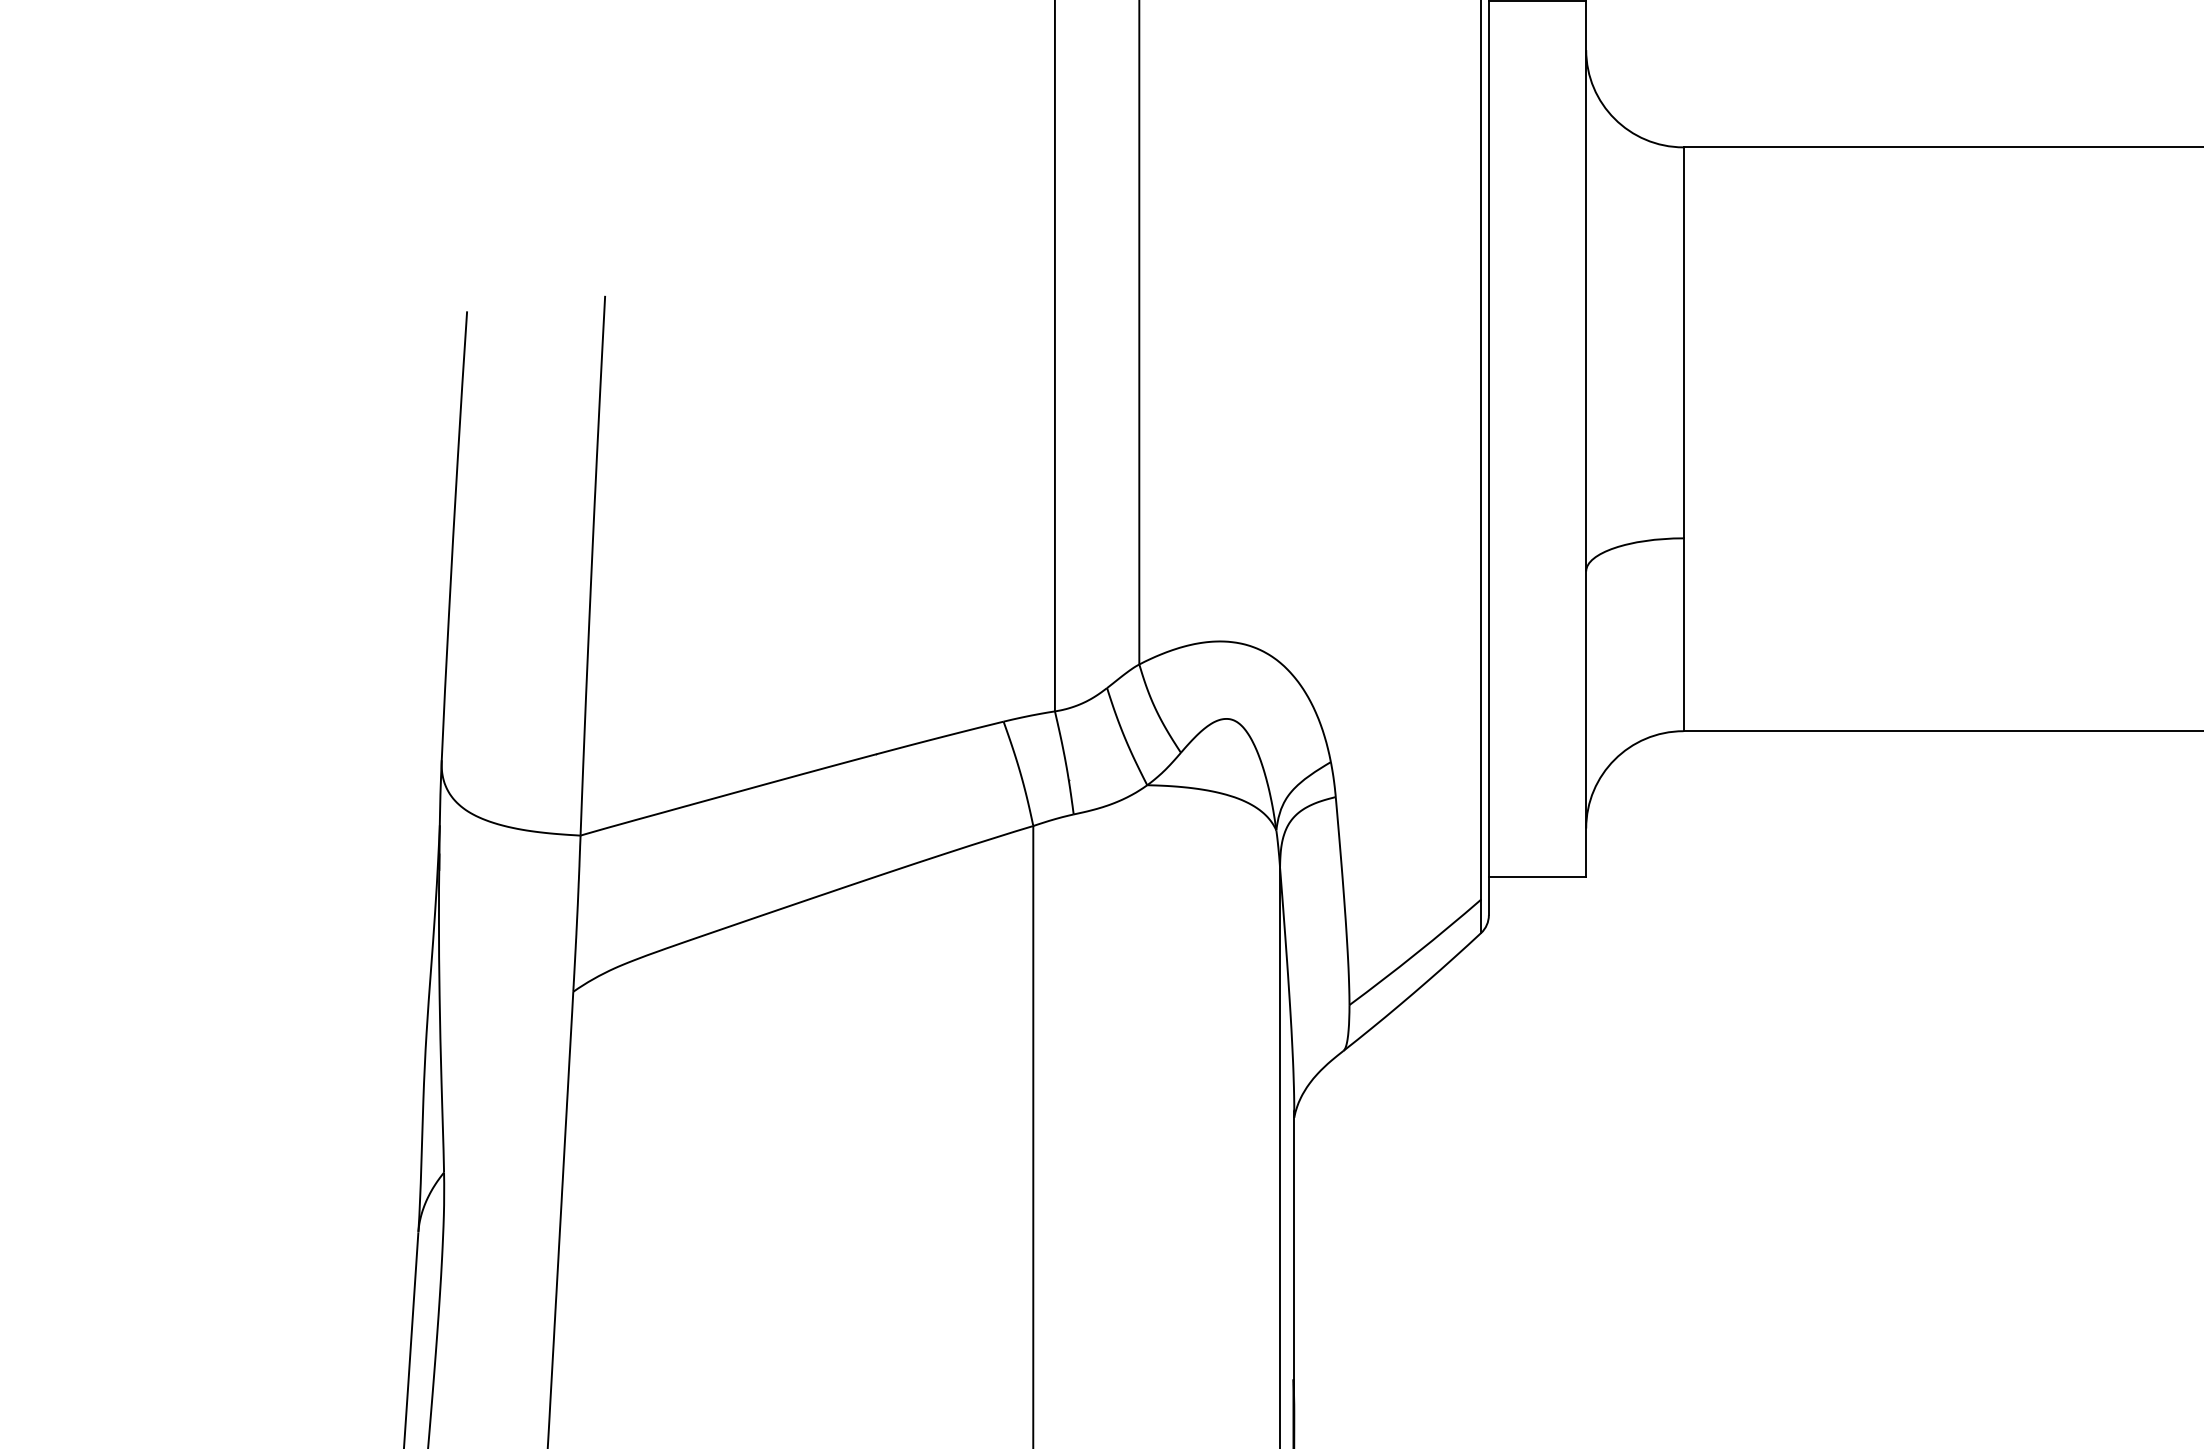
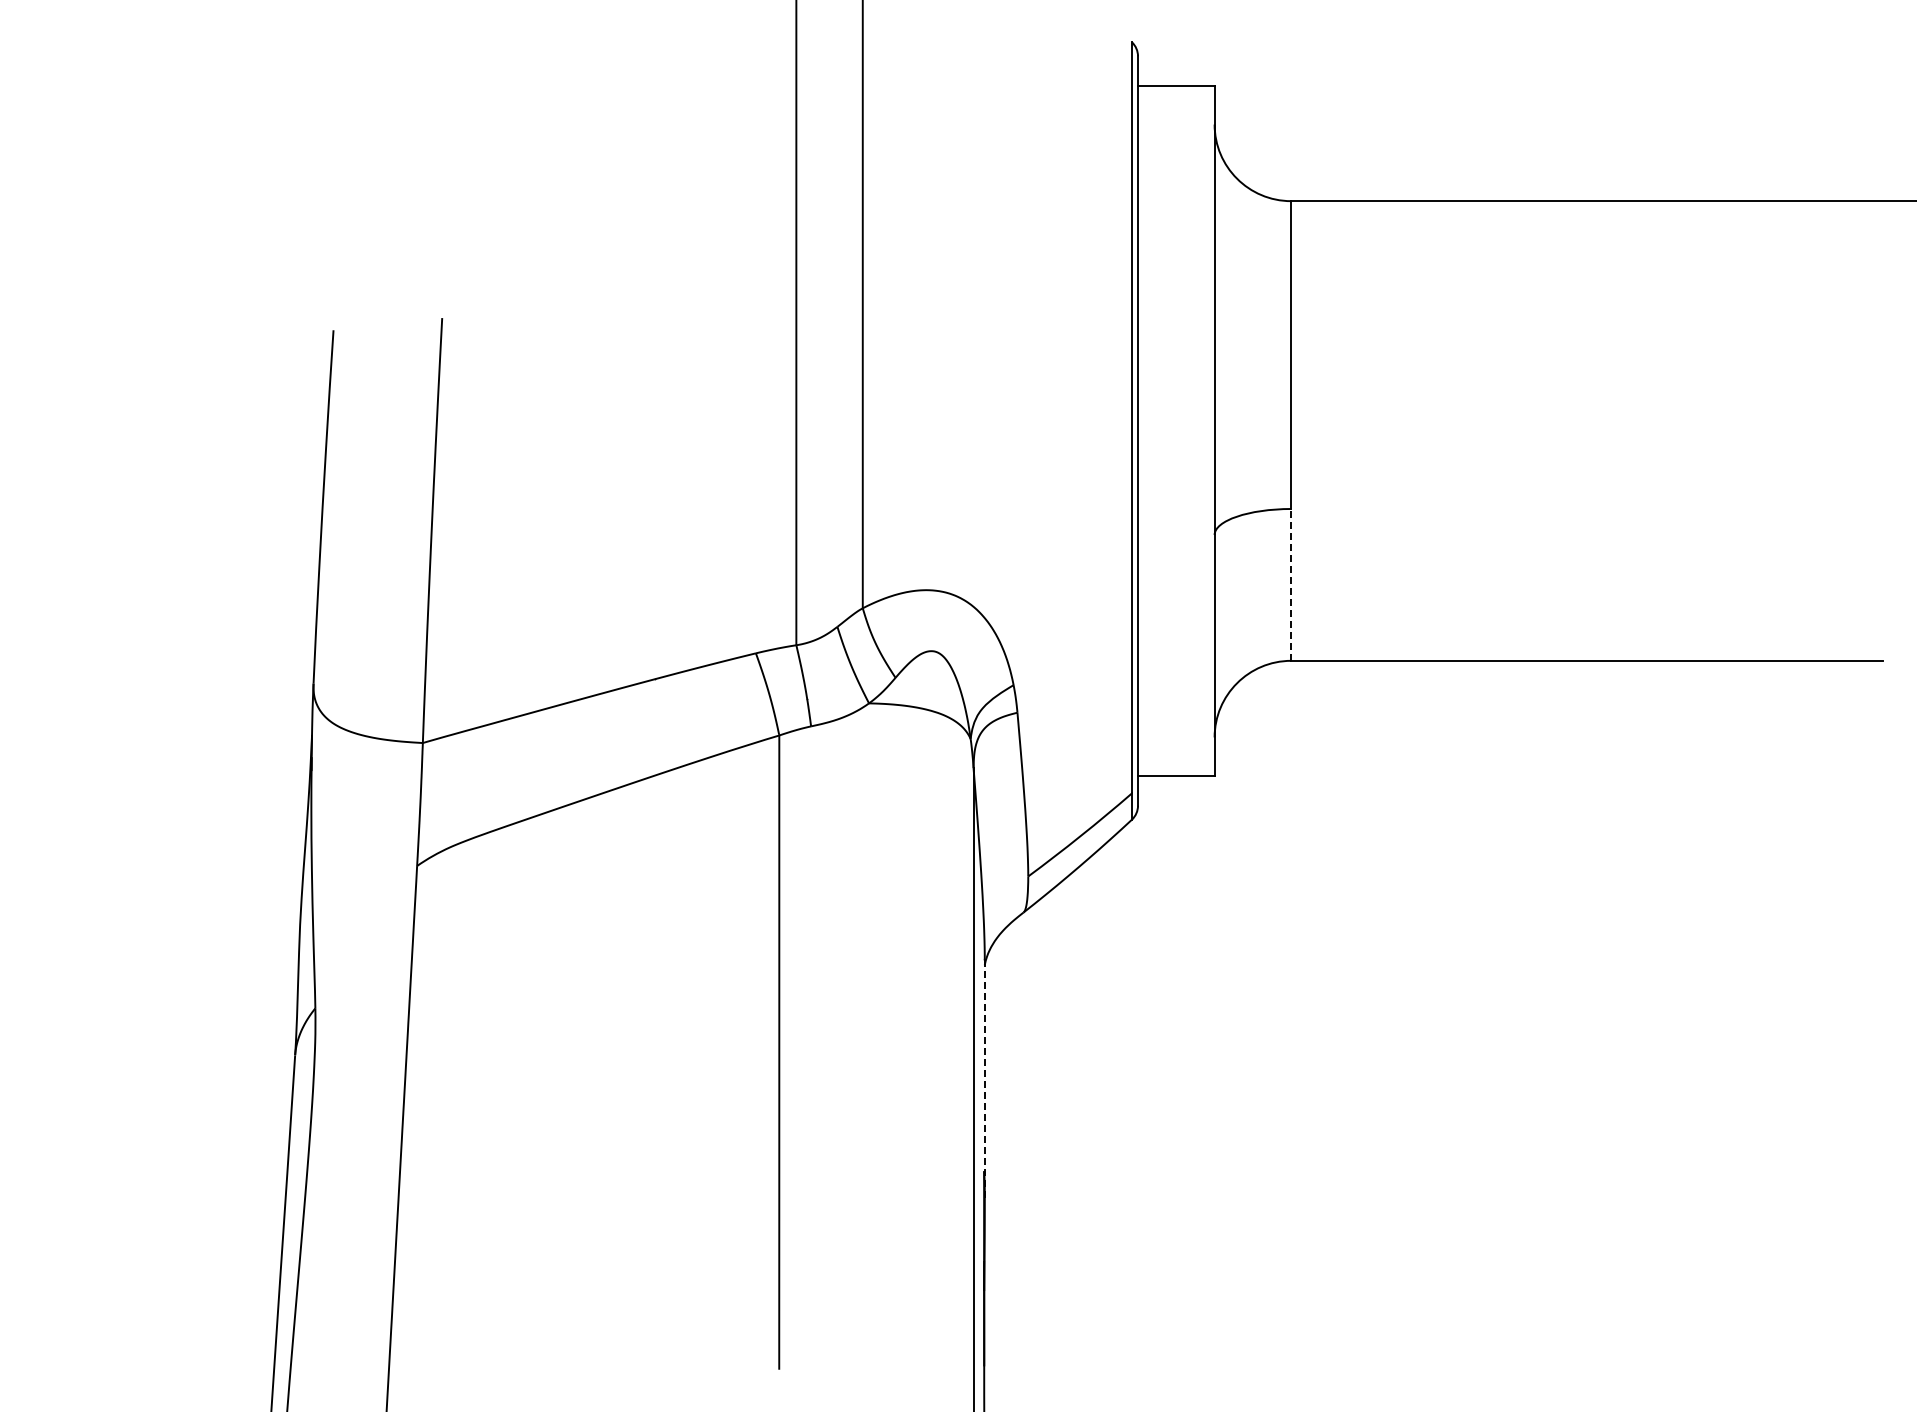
line: (1683, 634) -> (1291, 584), solid -> dashed
line: (1293, 1261) -> (984, 1078), solid -> dashed

